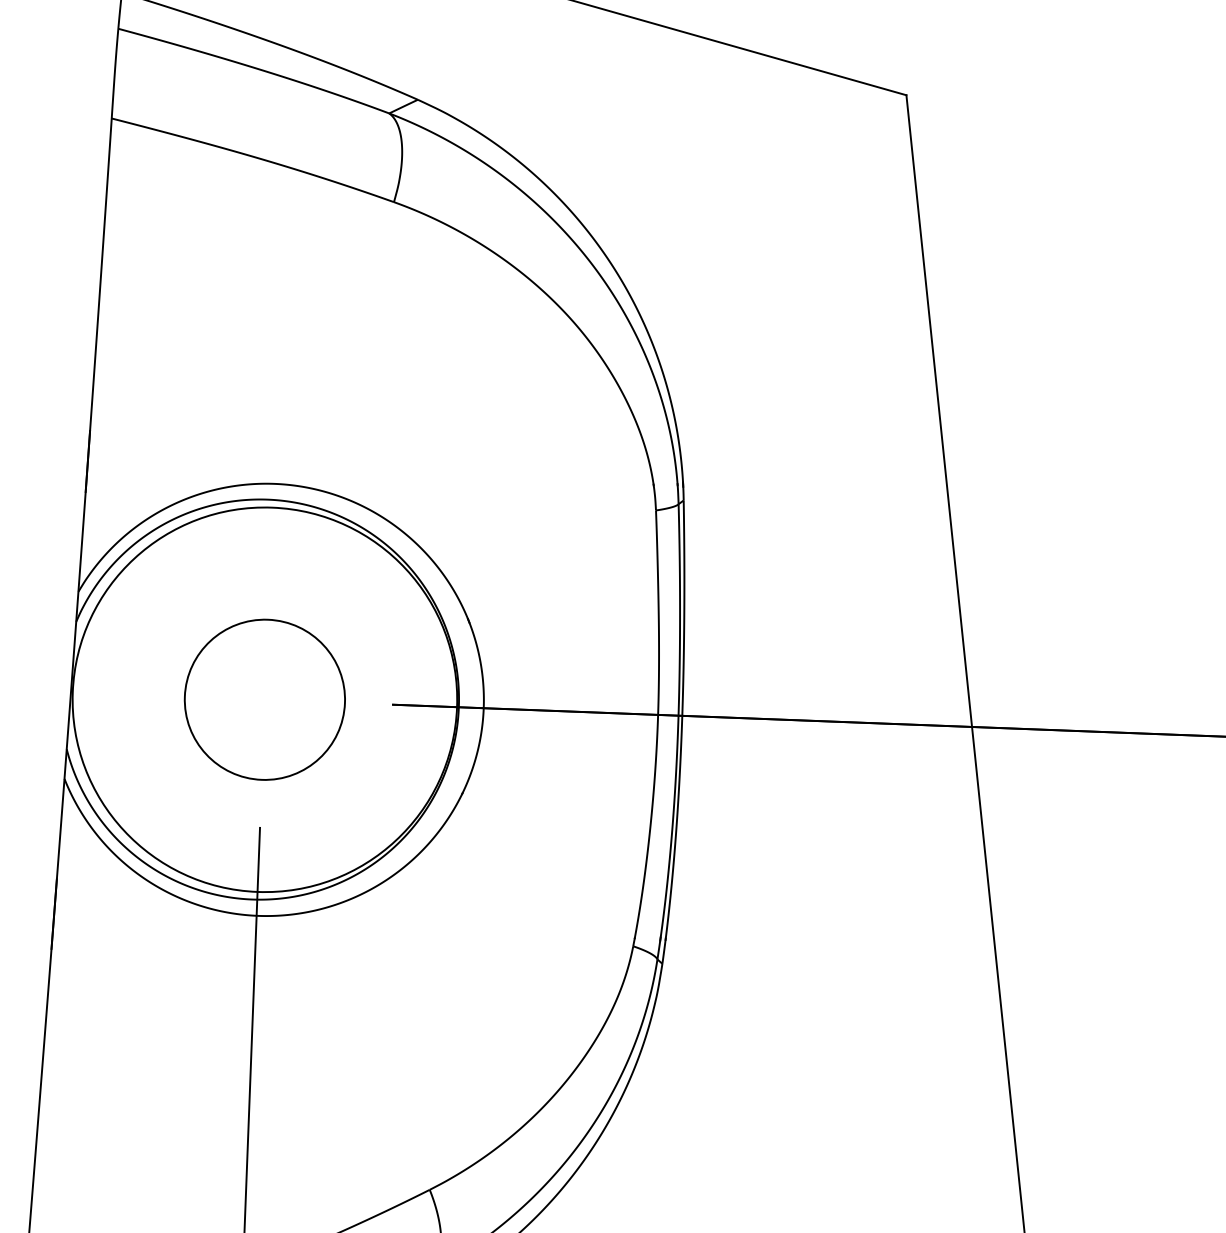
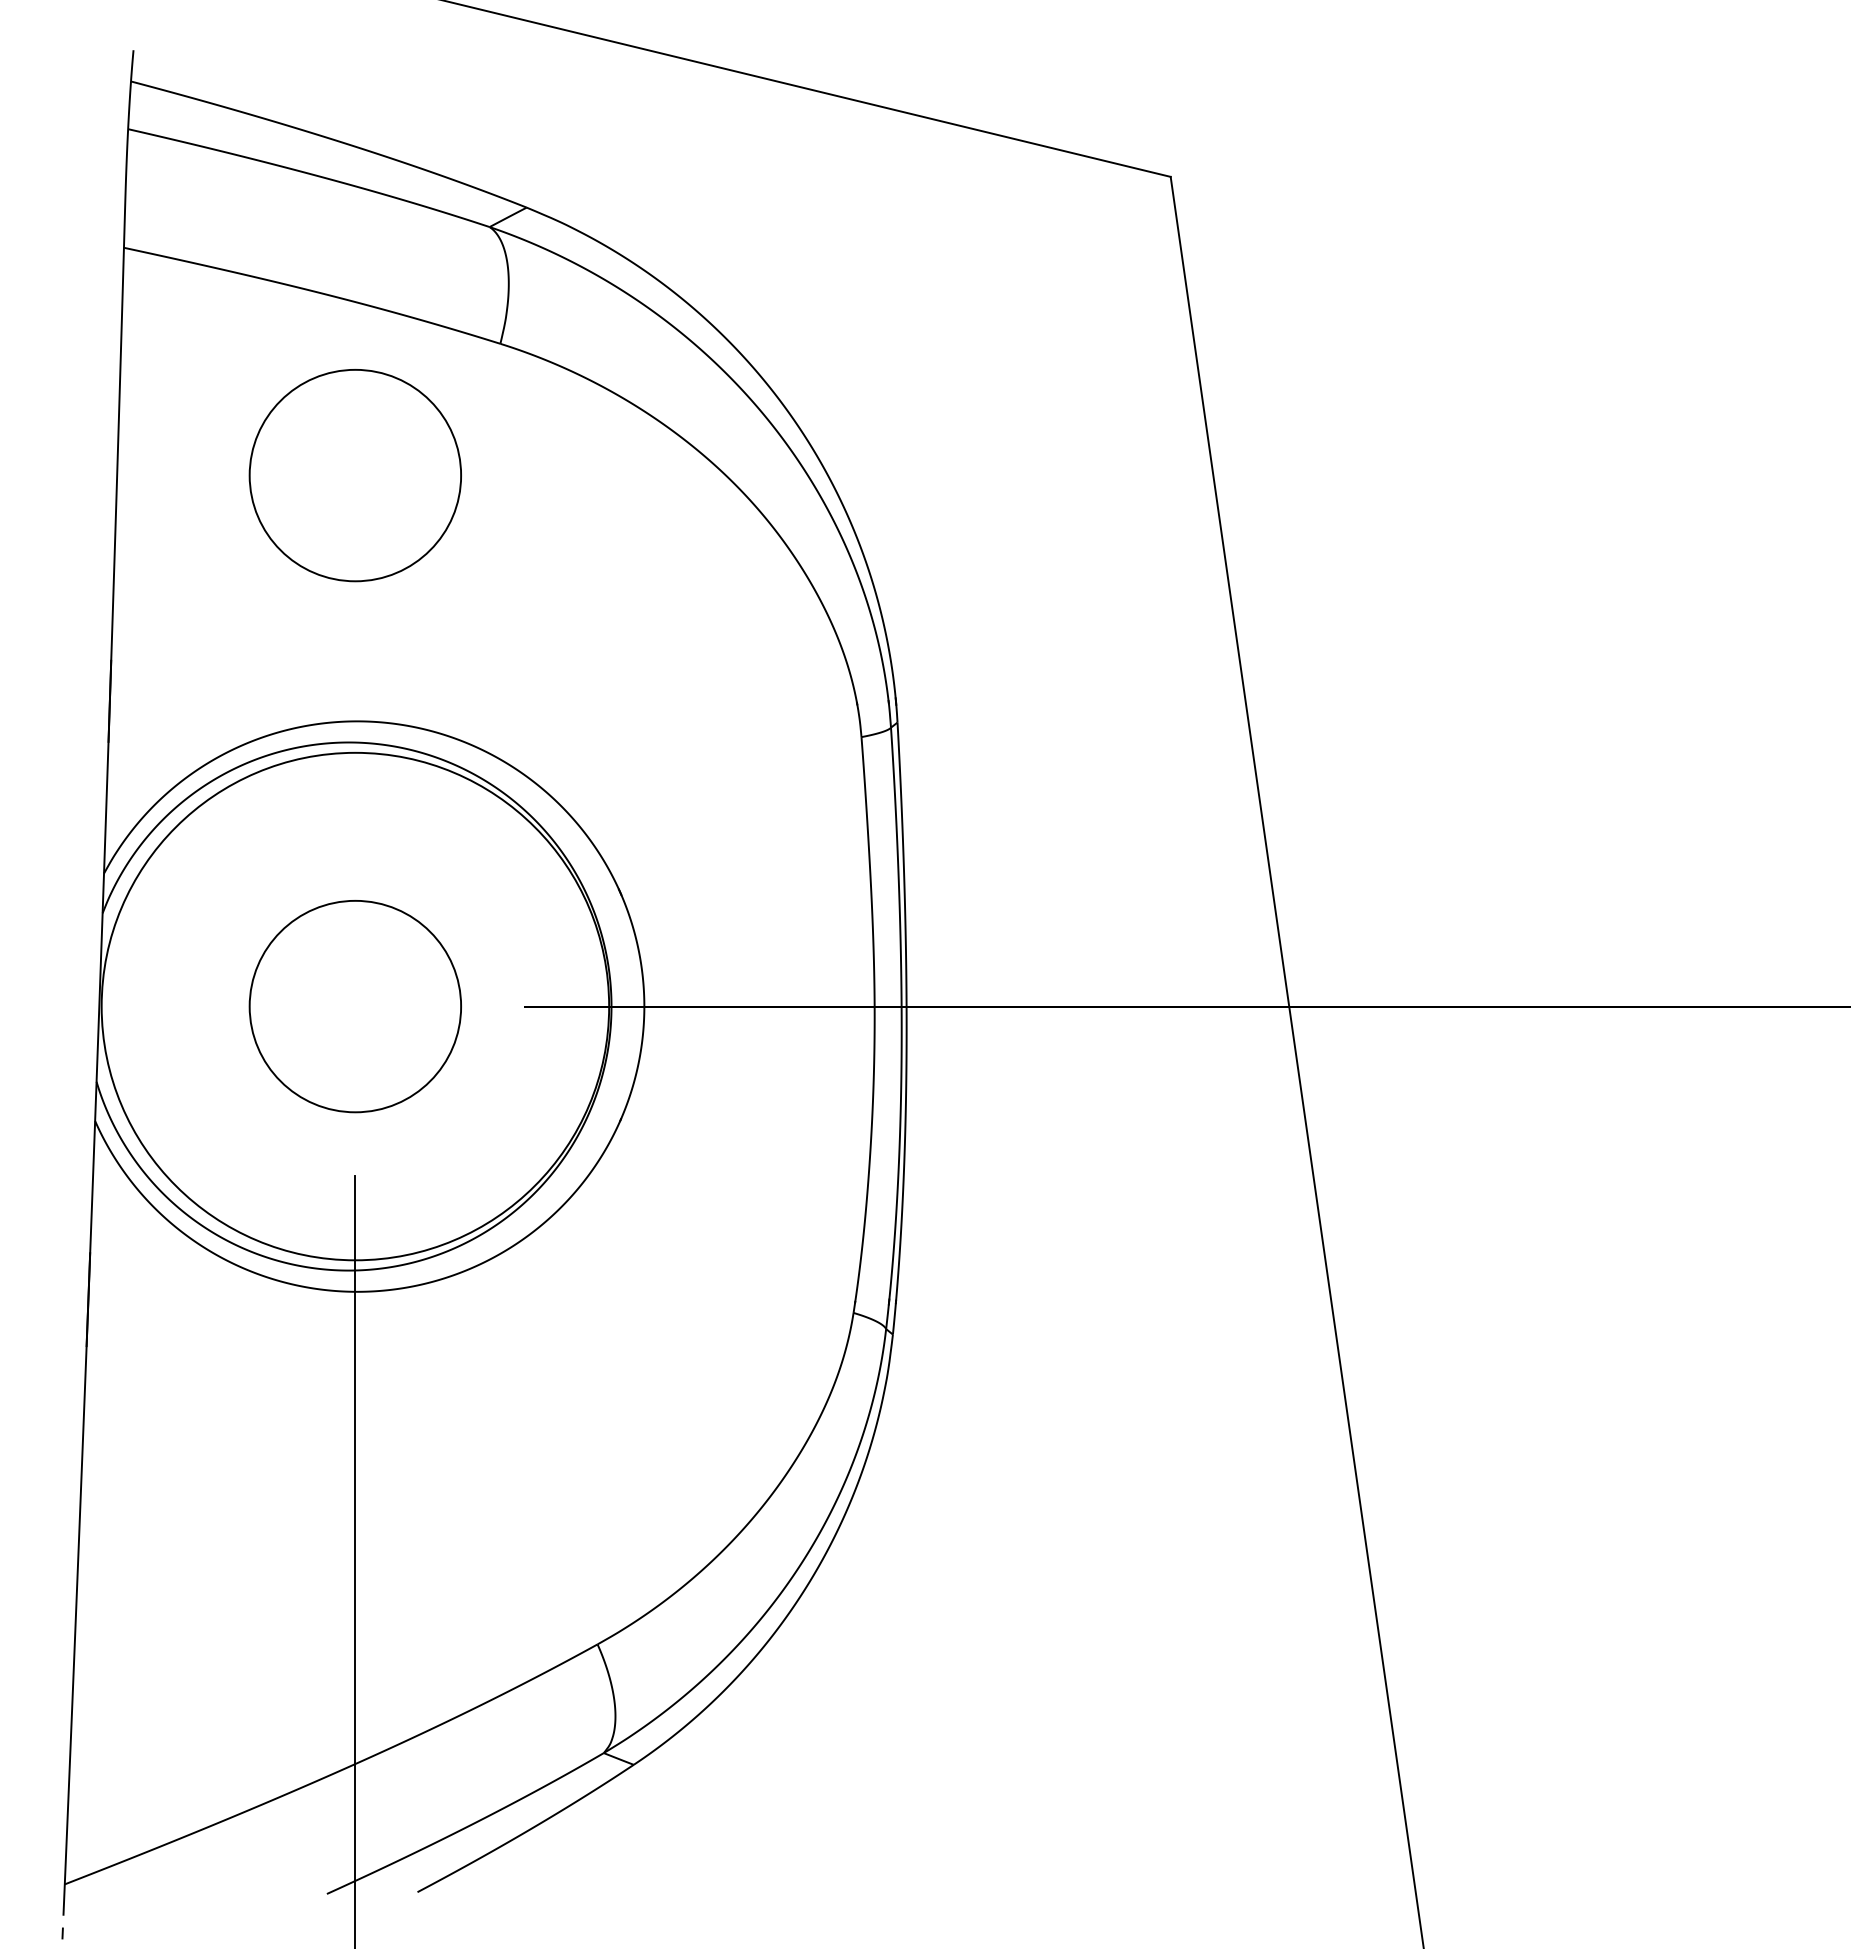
circle: (279, 297) -> (354, 475), added

